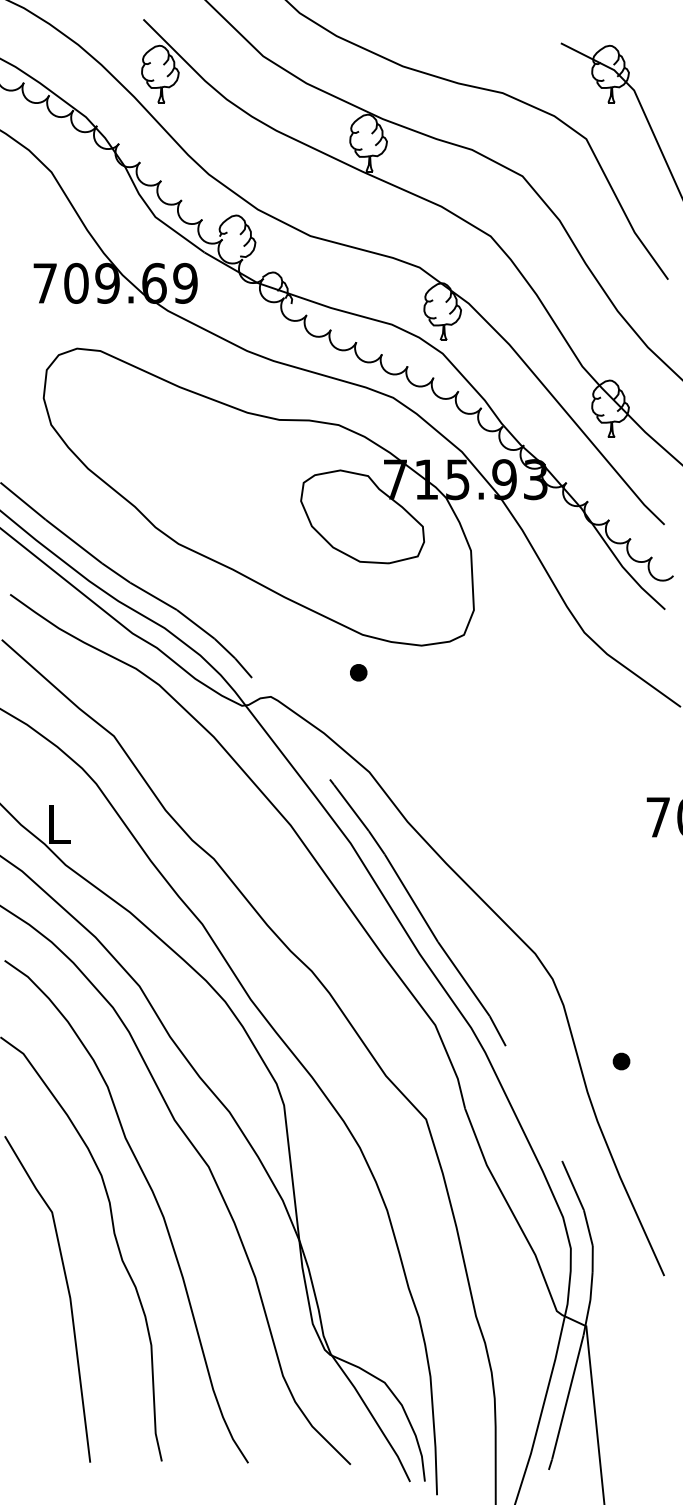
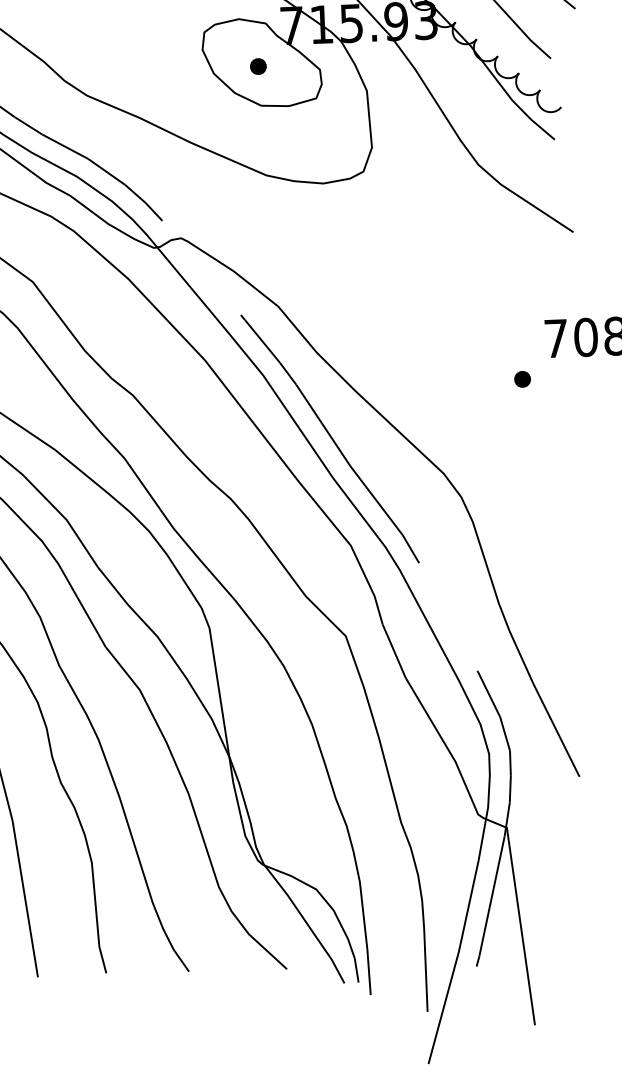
part: (358, 672) -> (258, 66), moved
part: (621, 1061) -> (522, 379), moved

